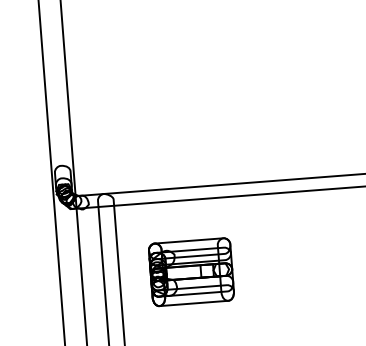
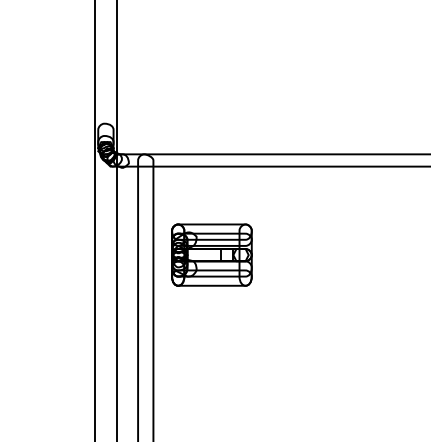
part: (191, 271) -> (211, 254), moved

